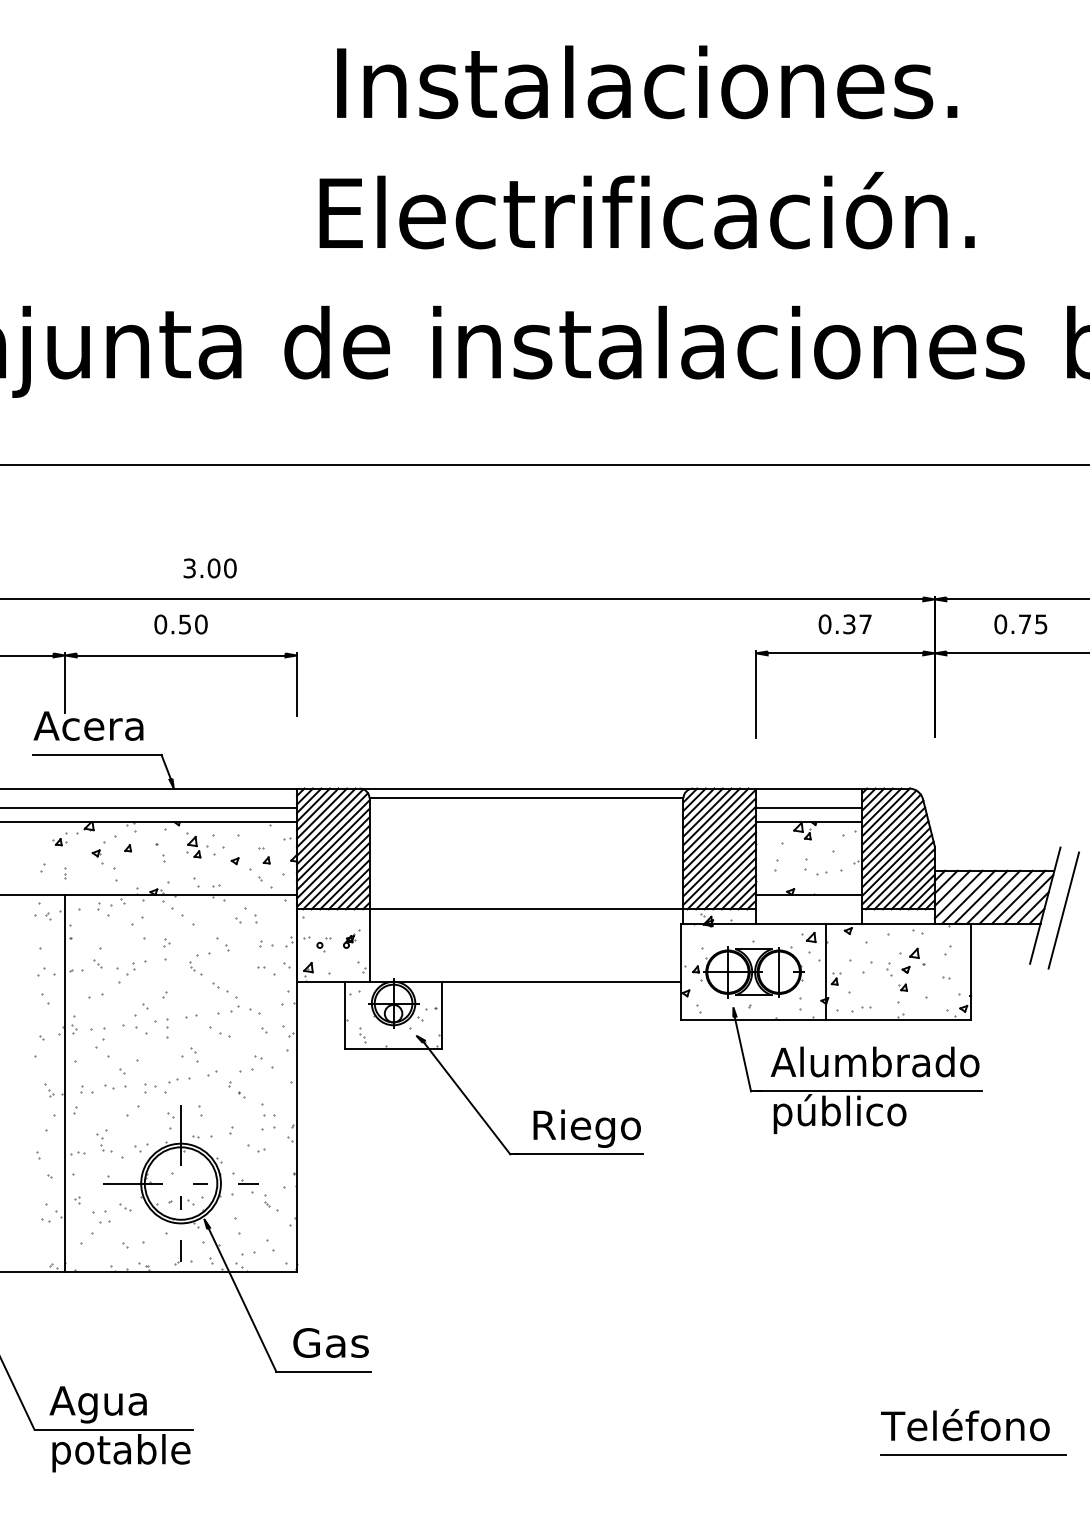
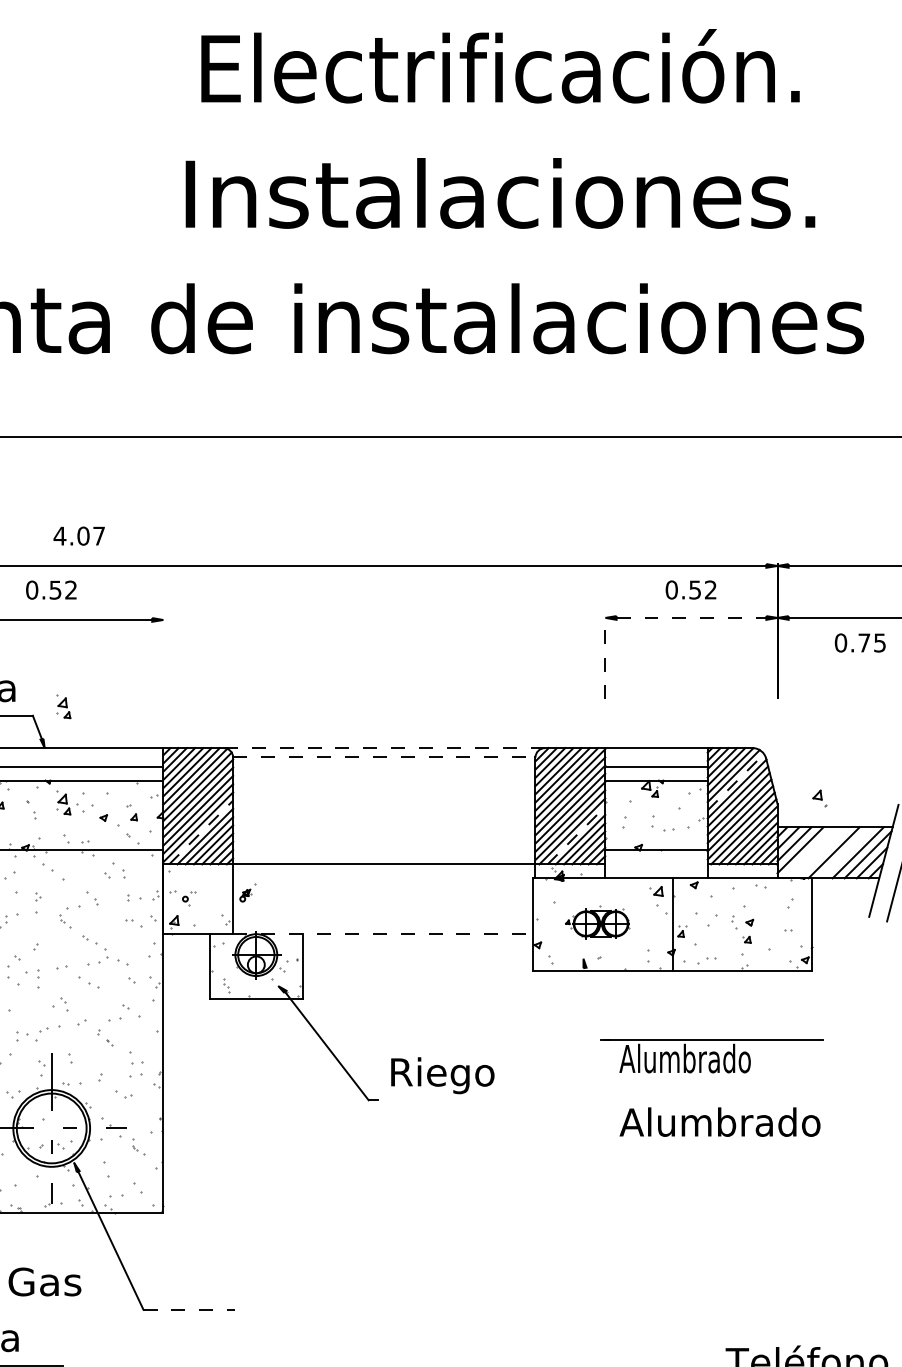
text: (646, 80) -> (499, 66), Instalaciones. -> Electrificación.
text: (646, 210) -> (499, 191), Electrificación. -> Instalaciones.
text: (209, 568) -> (79, 536), 3.00 -> 4.07
text: (857, 623) -> (703, 589), 0.37 -> 0.52
text: (201, 624) -> (71, 590), 0.50 -> 0.52
text: (1020, 624) -> (860, 643), moved
line: (845, 653) -> (691, 618), solid -> dashed
line: (297, 684) -> (163, 647), removed
line: (756, 694) -> (605, 657), solid -> dashed
part: (193, 745) -> (63, 706), added
line: (526, 788) -> (384, 748), solid -> dashed
line: (526, 798) -> (384, 757), solid -> dashed
line: (891, 823) -> (735, 781), solid -> dashed
line: (336, 876) -> (201, 832), solid -> dashed
line: (726, 879) -> (576, 835), solid -> dashed
line: (968, 896) -> (809, 852), removed
line: (980, 896) -> (821, 852), removed
line: (1005, 896) -> (845, 852), removed
part: (351, 938) -> (247, 892), moved
part: (917, 956) -> (820, 798), moved
part: (748, 969) -> (598, 922), size x0.6
line: (525, 981) -> (383, 933), solid -> dashed
line: (742, 1053) -> (592, 1003), removed
text: (874, 1061) -> (719, 1121), moved
text: (838, 1114) -> (684, 1061), público -> Alumbrado
line: (579, 1154) -> (435, 1100), removed
text: (330, 1342) -> (44, 1281), moved
line: (324, 1371) -> (189, 1309), solid -> dashed

